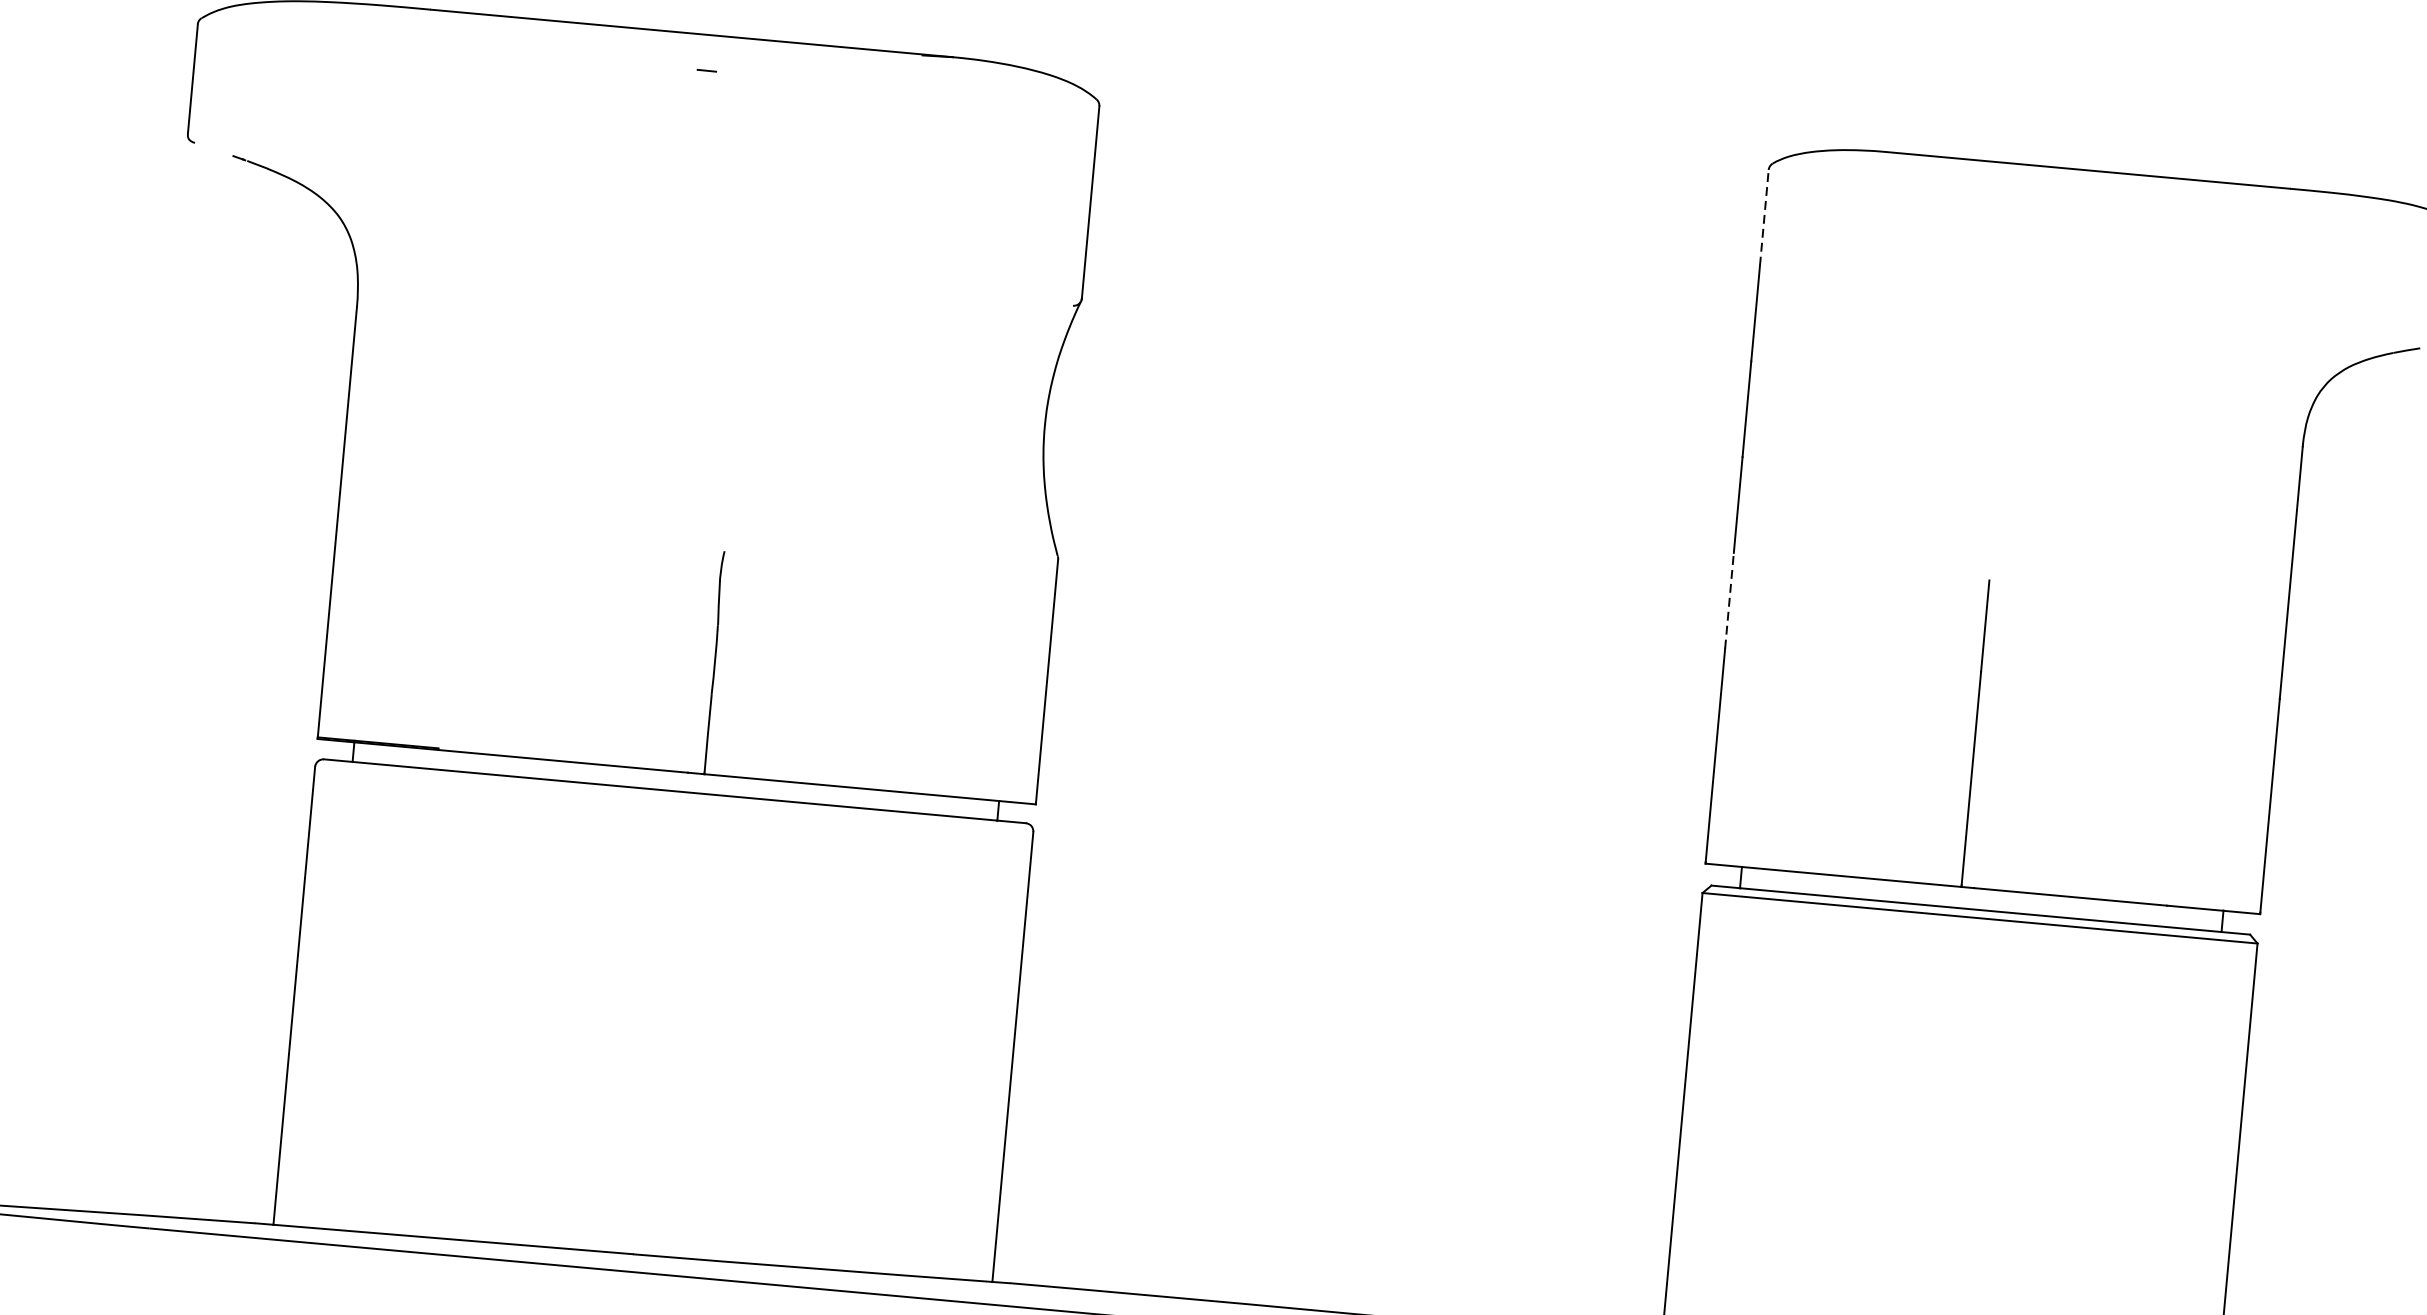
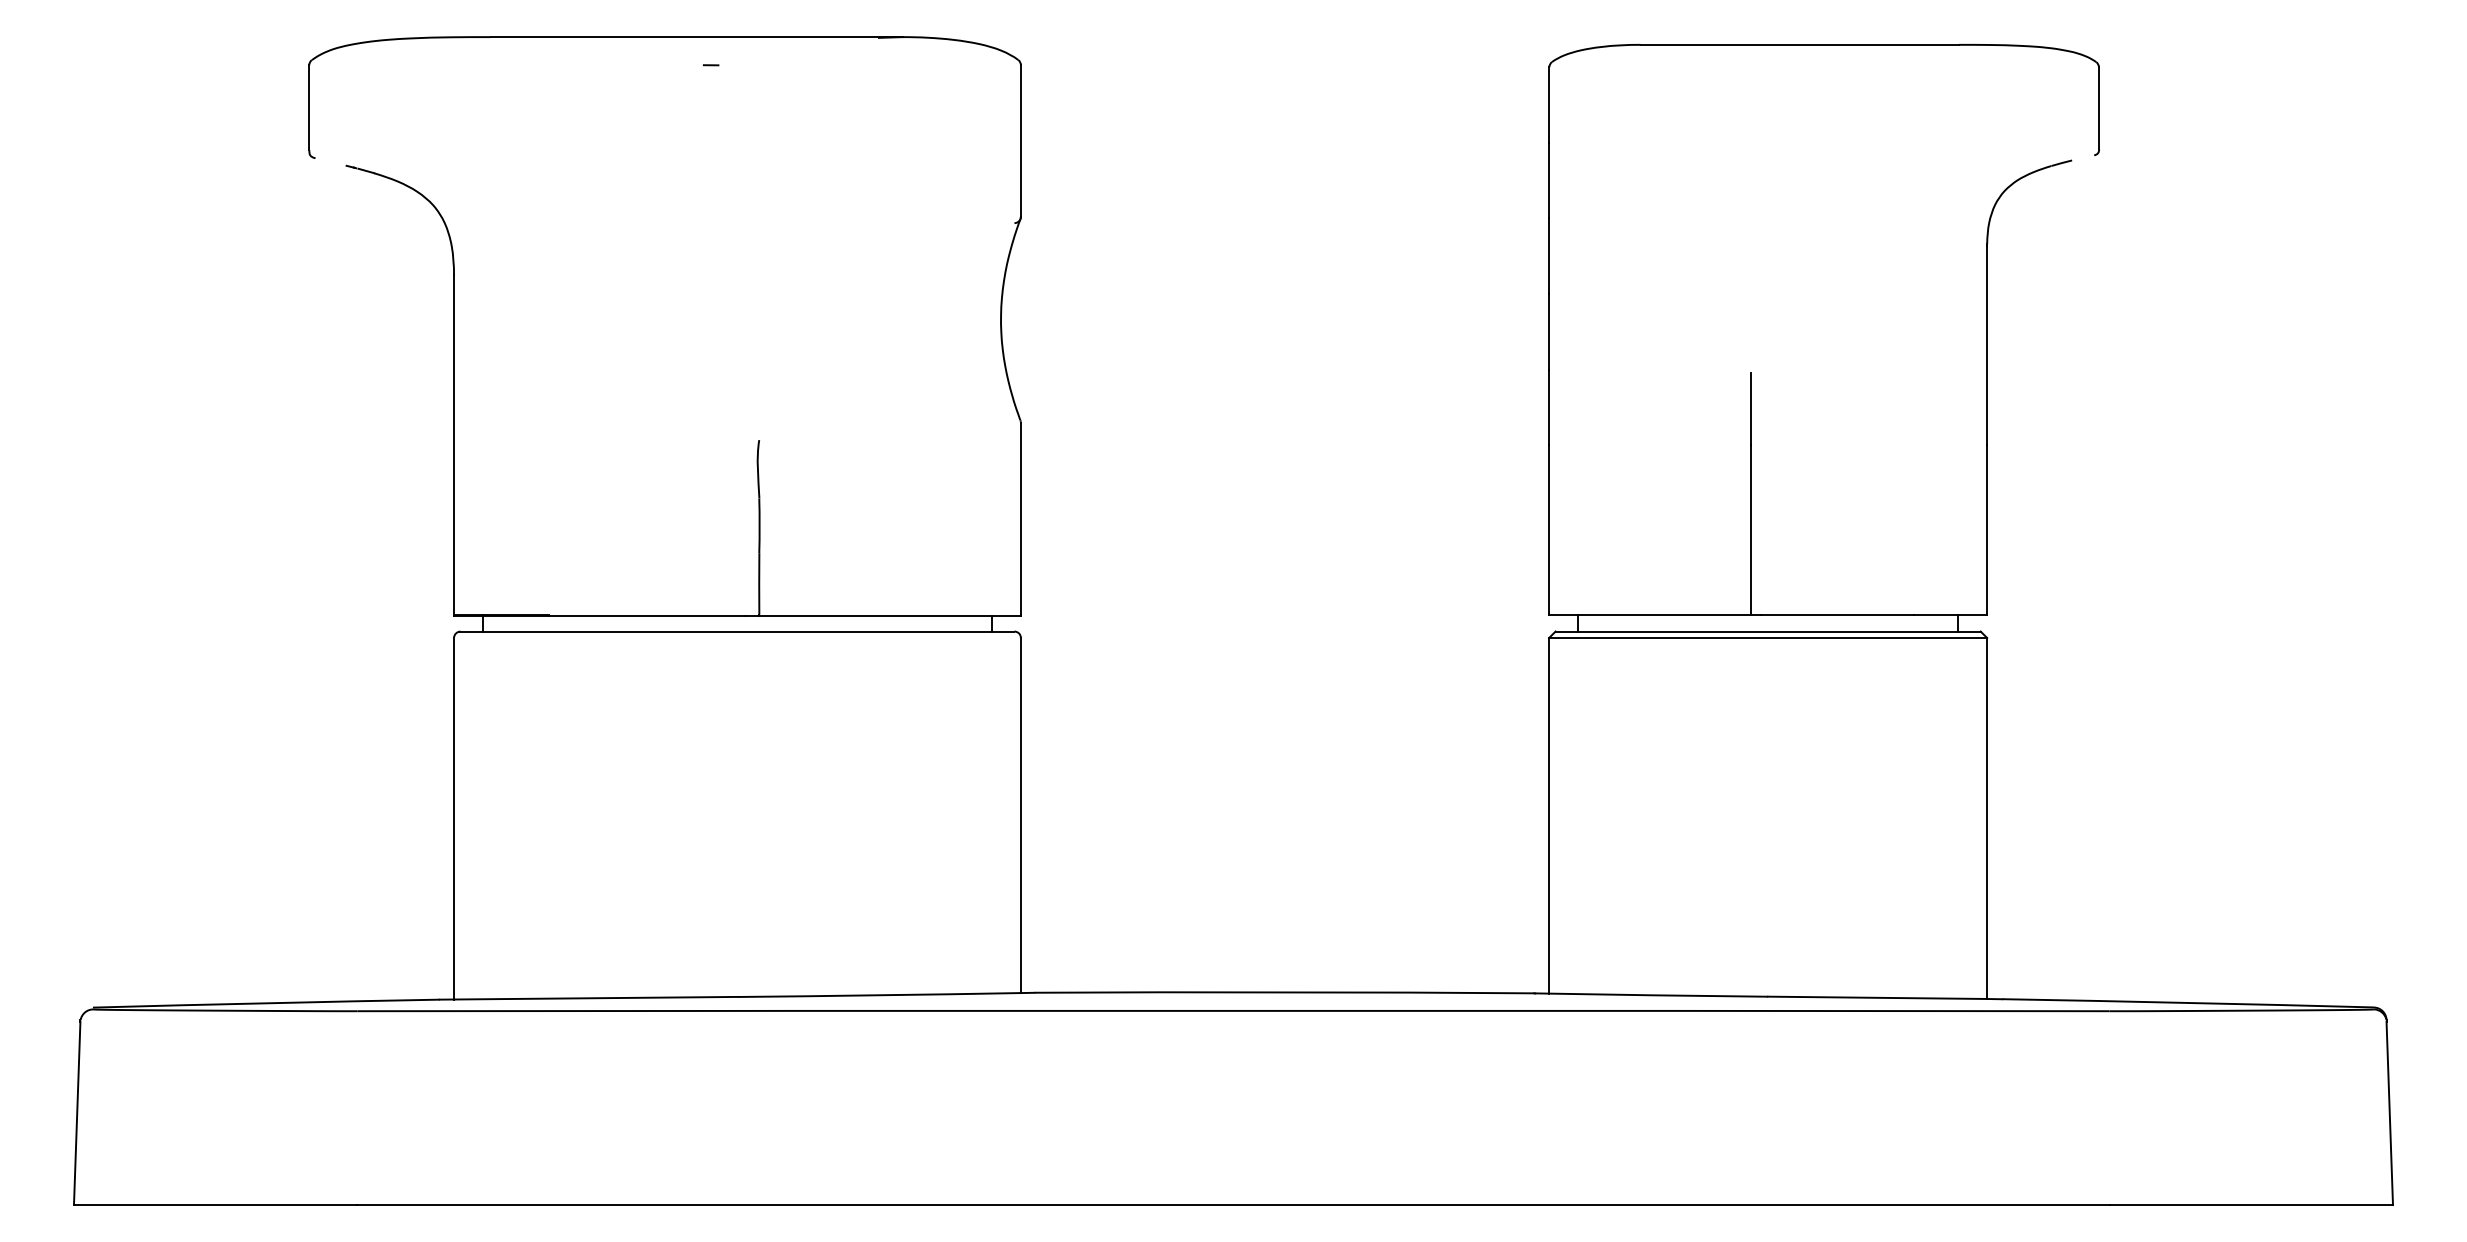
line: (1764, 218) -> (1549, 105), dashed -> solid
line: (1729, 601) -> (1549, 407), dashed -> solid

